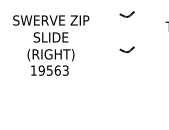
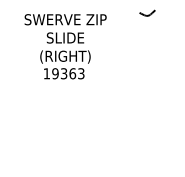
part: (127, 49) -> (147, 50), removed
text: (50, 70) -> (64, 73), 19563 -> 19363

